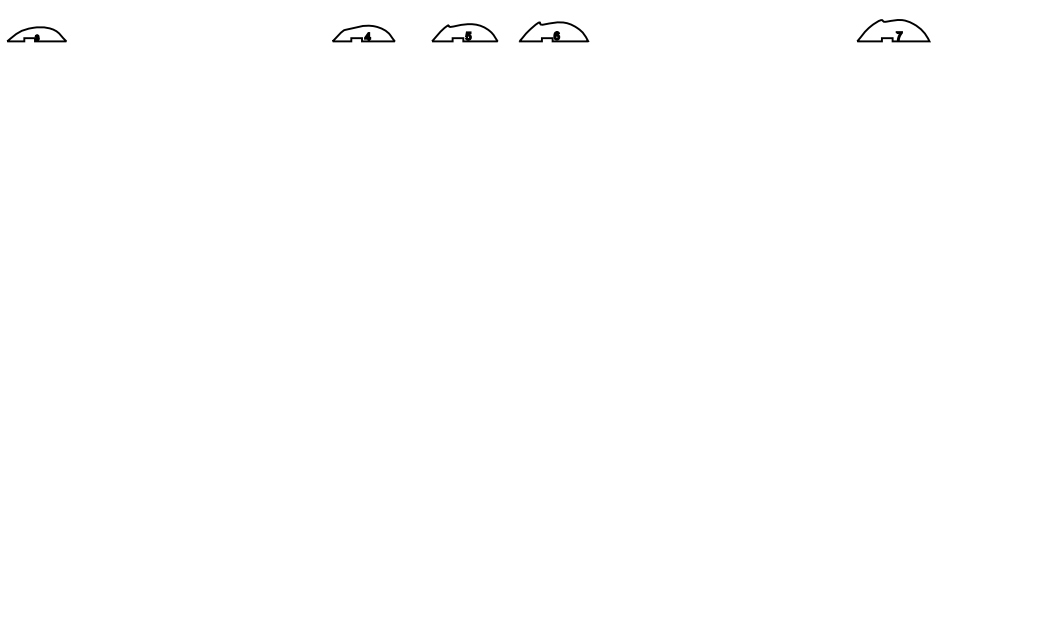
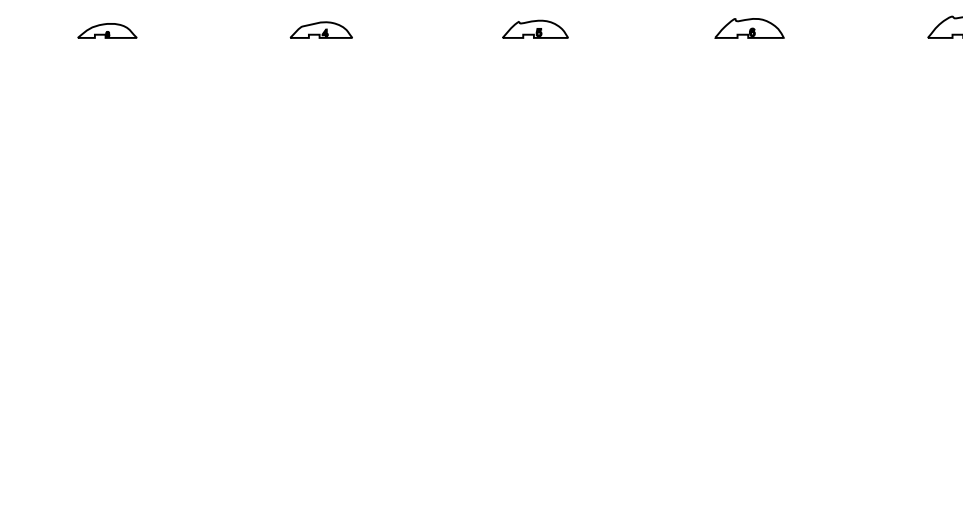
part: (553, 31) -> (749, 28), moved
part: (363, 33) -> (321, 30), moved

